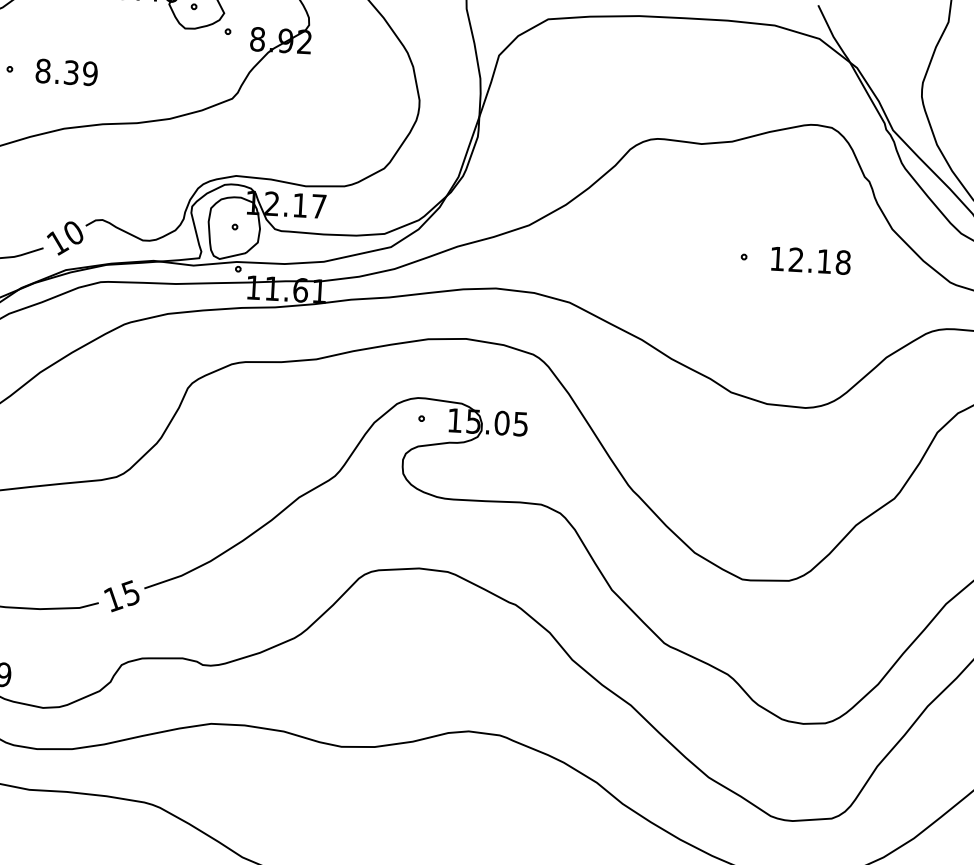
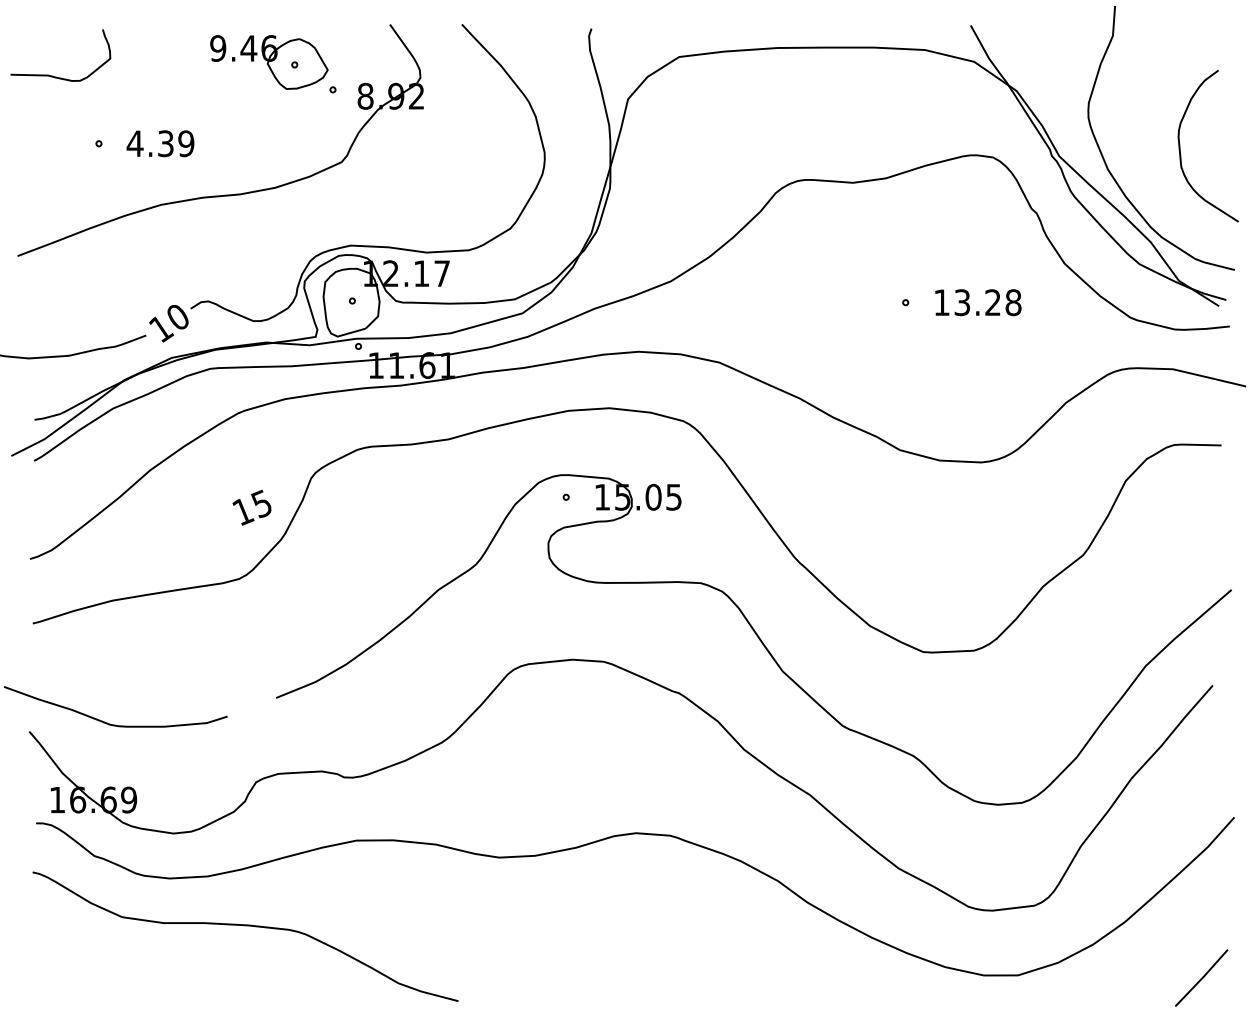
text: (42, 70) -> (134, 143), 8.39 -> 4.39
text: (810, 260) -> (977, 302), 12.18 -> 13.28
text: (121, 595) -> (251, 507), moved

